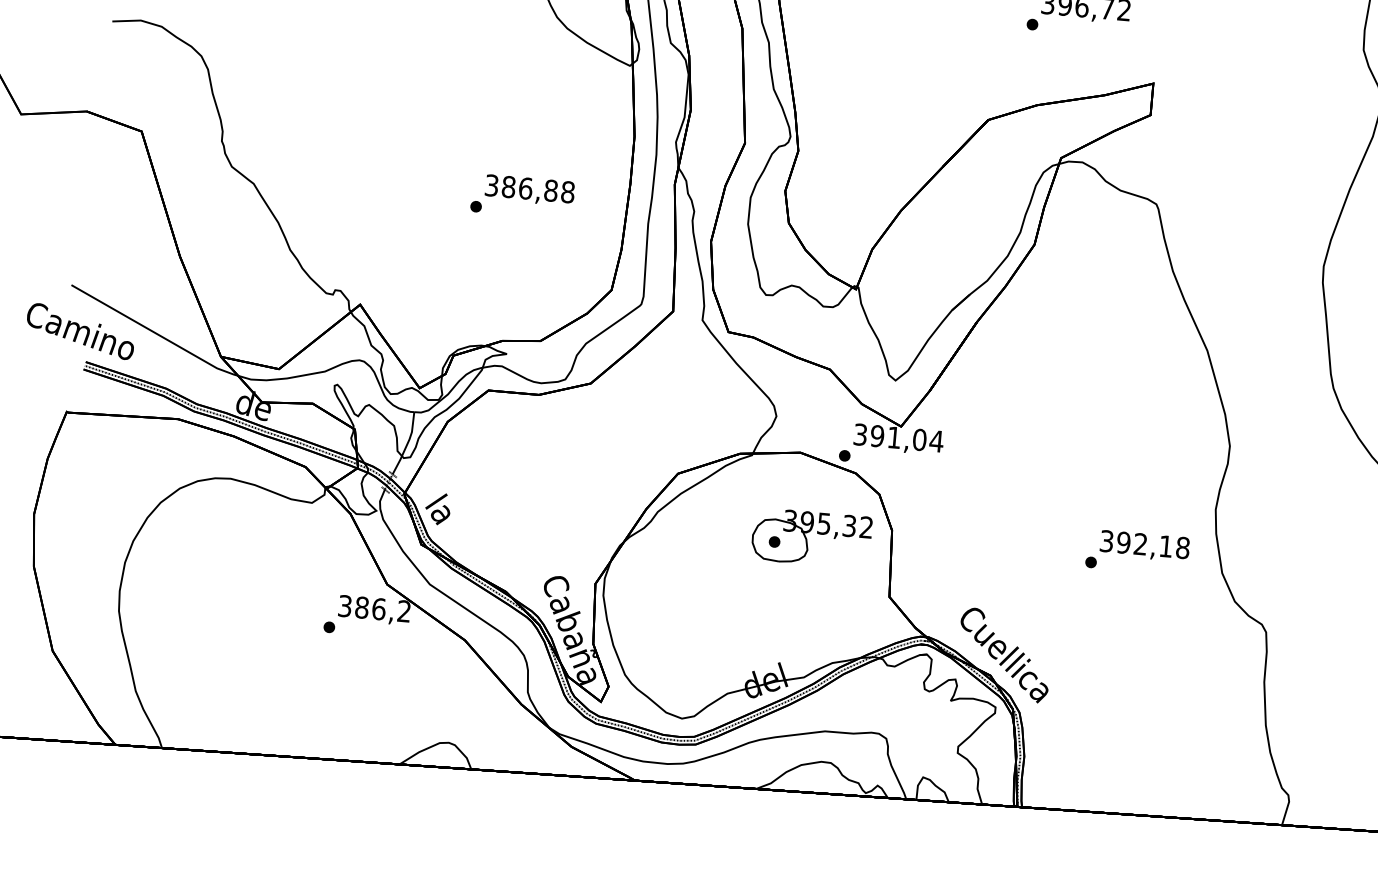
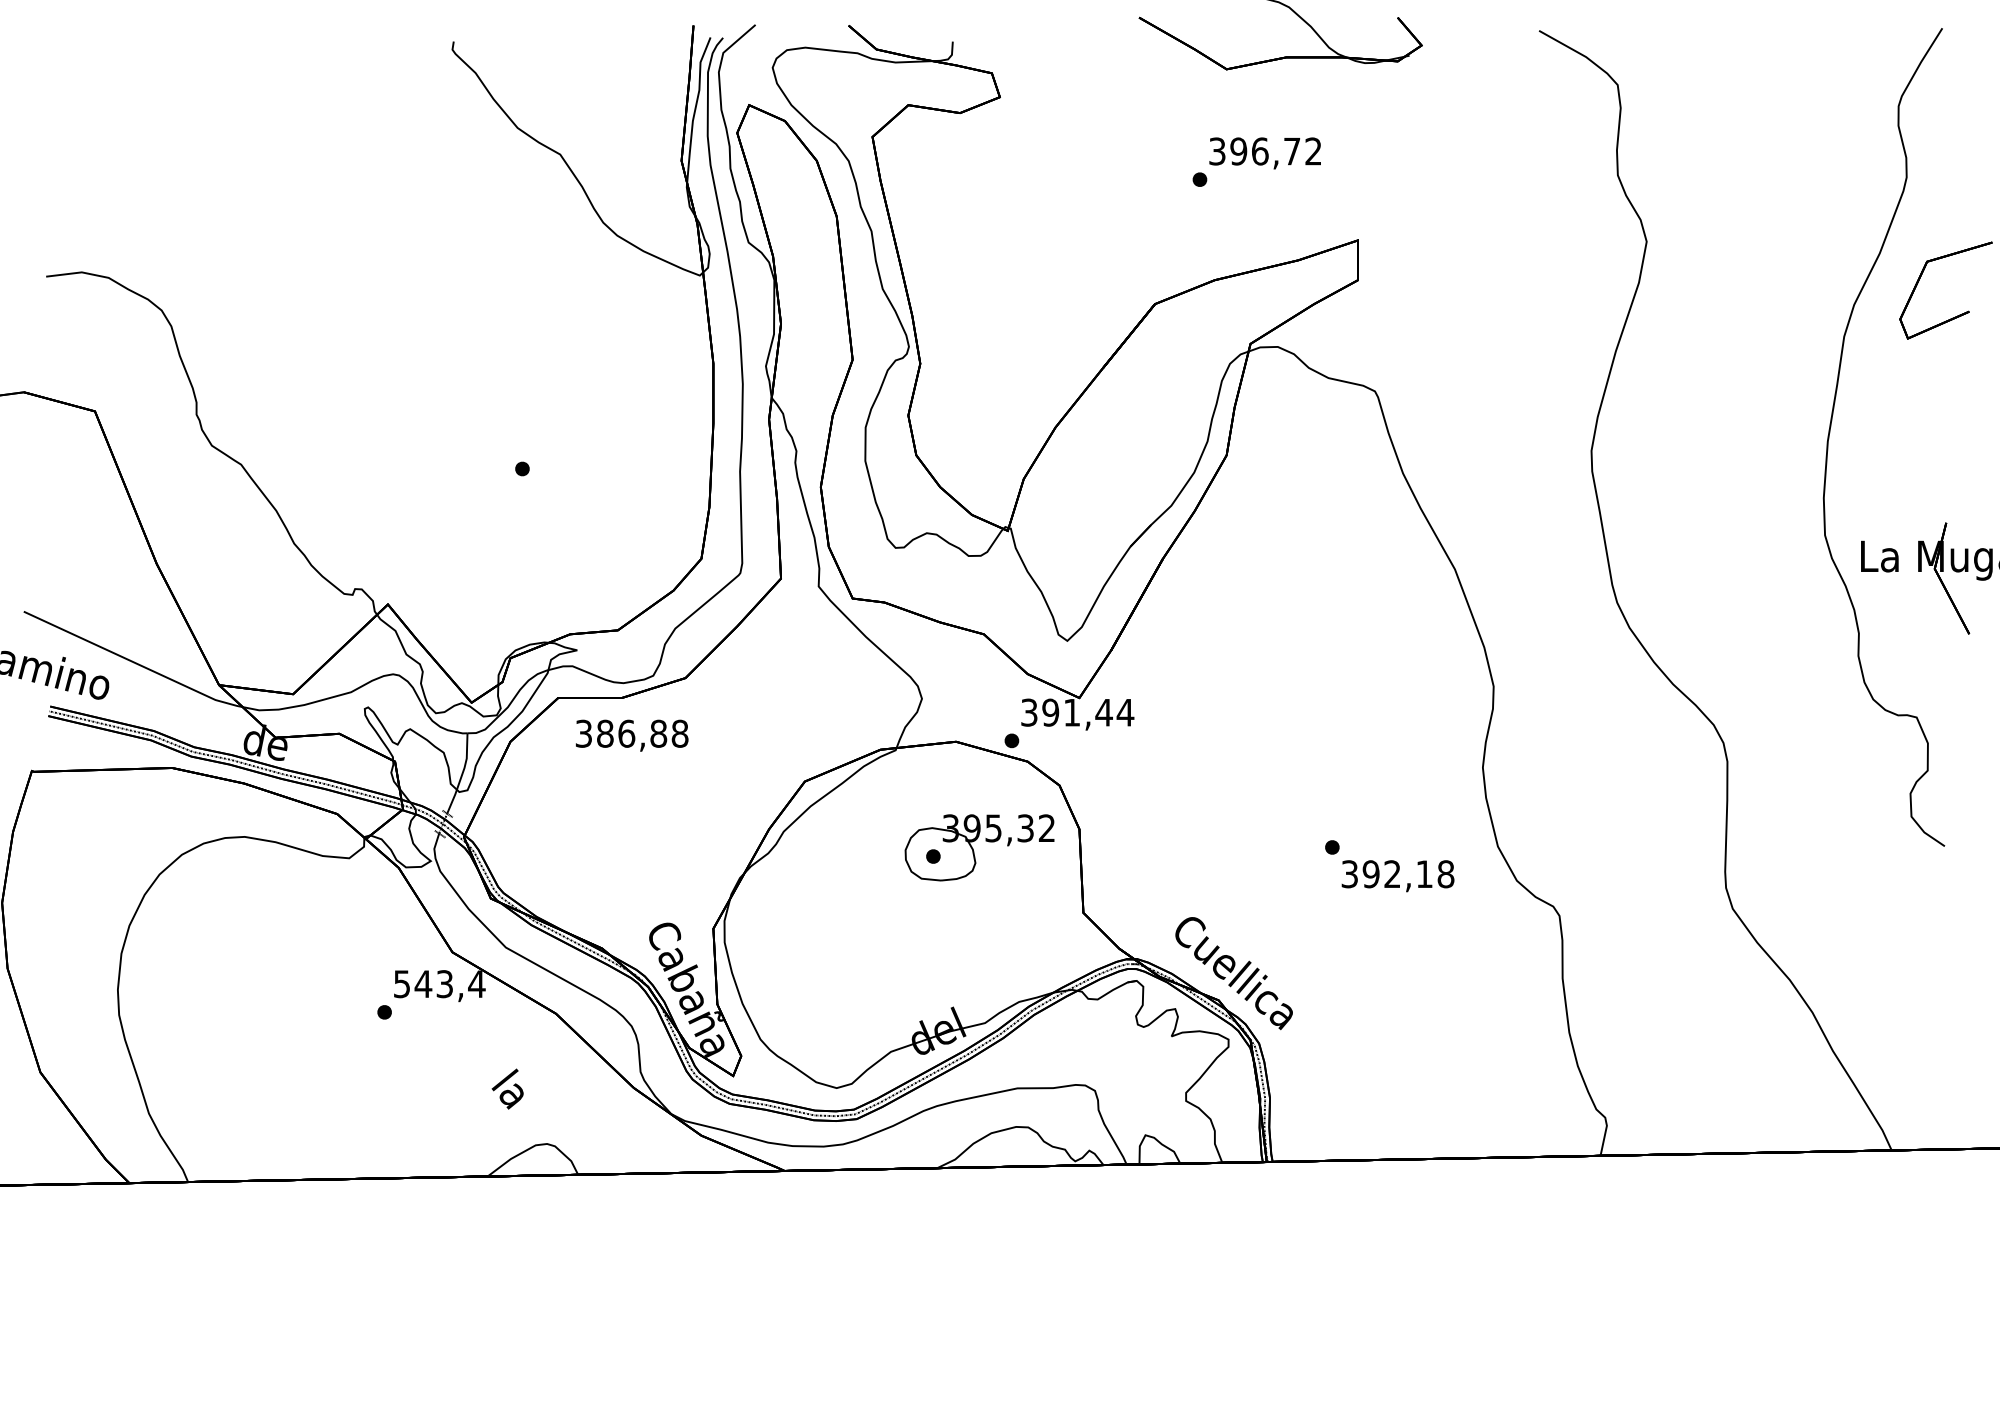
text: (530, 190) -> (632, 735), moved
text: (919, 439) -> (1103, 712), 391,04 -> 391,44
text: (437, 508) -> (507, 1088), moved
text: (1144, 546) -> (1397, 876), moved
text: (374, 609) -> (439, 984), 386,2 -> 543,4

